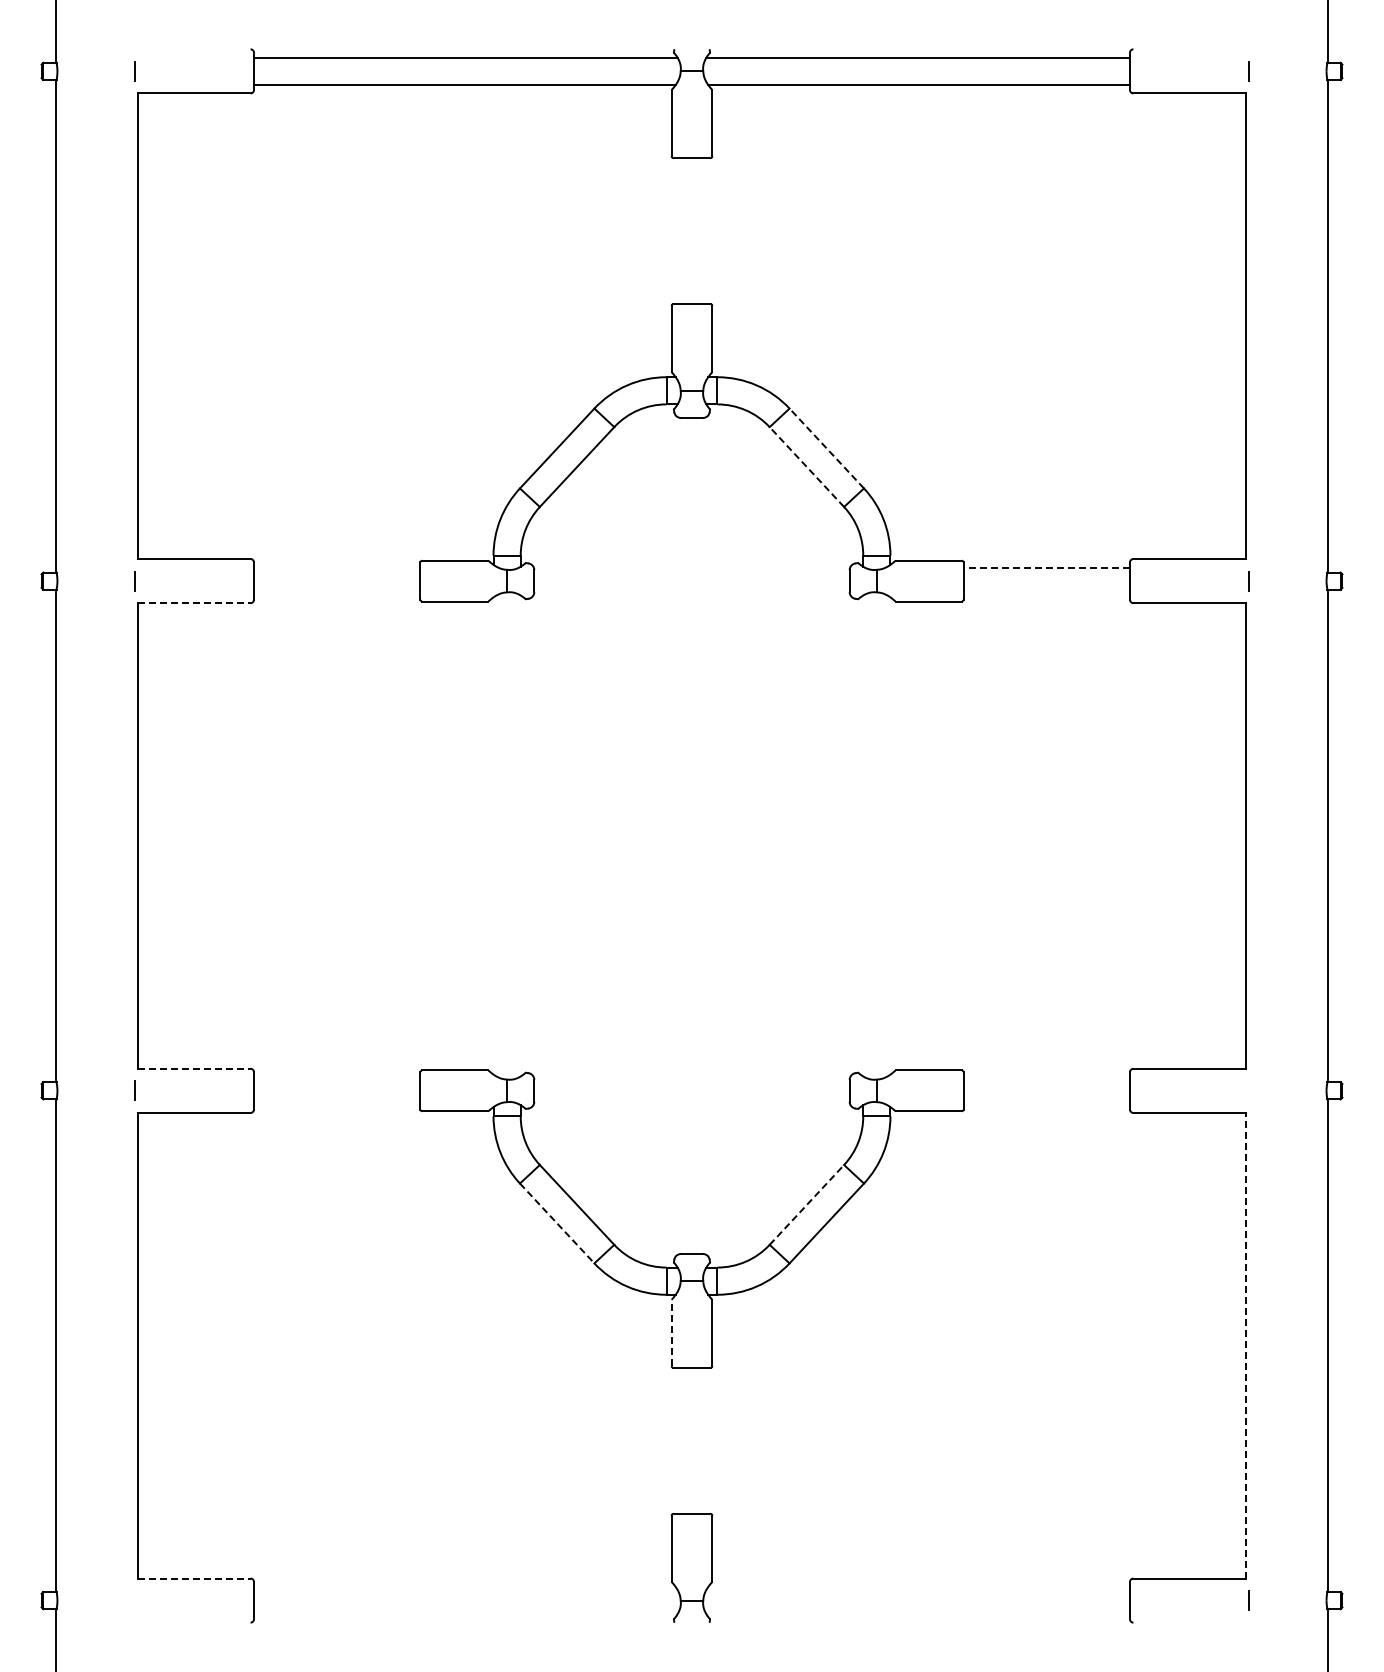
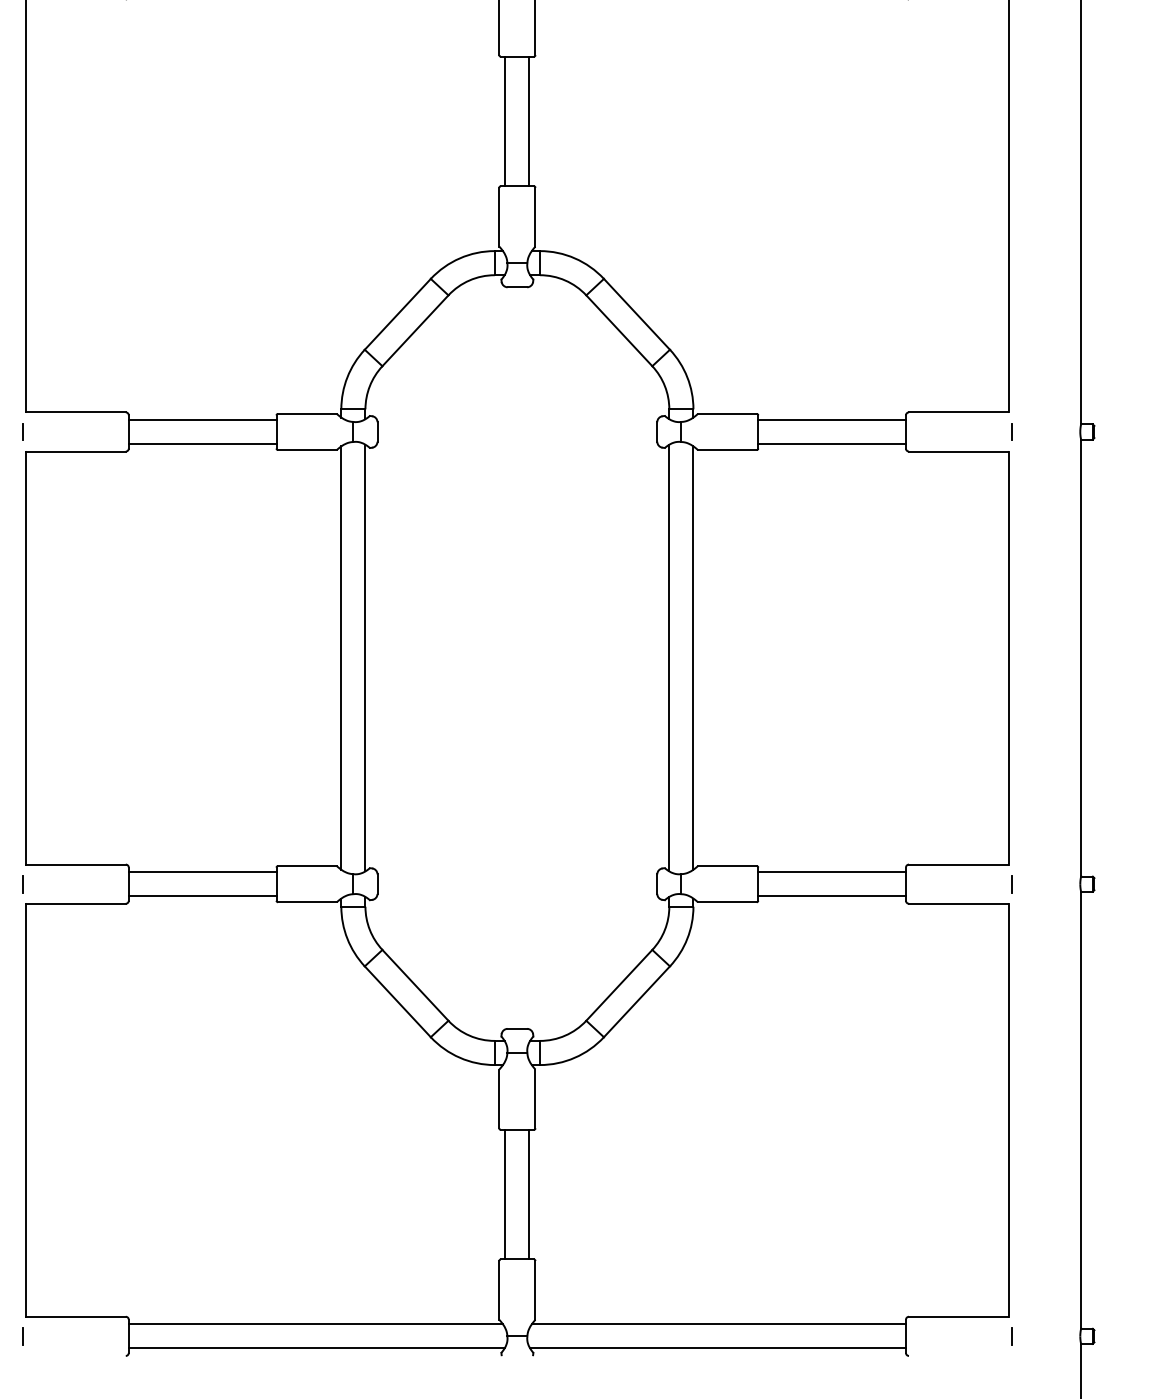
line: (678, 231) -> (505, 121), added
line: (705, 231) -> (529, 121), added
line: (826, 448) -> (636, 314), dashed -> solid
line: (806, 467) -> (618, 331), dashed -> solid
line: (336, 567) -> (202, 419), added
line: (1046, 567) -> (831, 419), dashed -> solid
line: (336, 594) -> (202, 443), added
line: (1046, 594) -> (831, 443), added
line: (194, 603) -> (76, 451), dashed -> solid
line: (493, 835) -> (341, 657), added
line: (520, 835) -> (365, 657), added
line: (863, 835) -> (669, 657), added
line: (890, 835) -> (693, 657), added
line: (194, 1068) -> (76, 864), dashed -> solid
line: (336, 1077) -> (202, 872), added
line: (1046, 1077) -> (831, 872), added
line: (1248, 1090) -> (1011, 883), added
line: (336, 1104) -> (202, 896), added
line: (1046, 1104) -> (831, 896), added
line: (806, 1204) -> (618, 984), dashed -> solid
line: (557, 1223) -> (398, 1001), dashed -> solid
line: (671, 1332) -> (499, 1098), dashed -> solid
line: (1245, 1345) -> (1008, 1110), dashed -> solid
line: (678, 1440) -> (505, 1194), added
line: (705, 1440) -> (529, 1194), added
line: (194, 1578) -> (76, 1316), dashed -> solid
line: (464, 1587) -> (315, 1324), added
line: (919, 1587) -> (719, 1324), added
line: (134, 1600) -> (22, 1336), added
line: (465, 1614) -> (316, 1348), added
line: (918, 1614) -> (718, 1348), added

